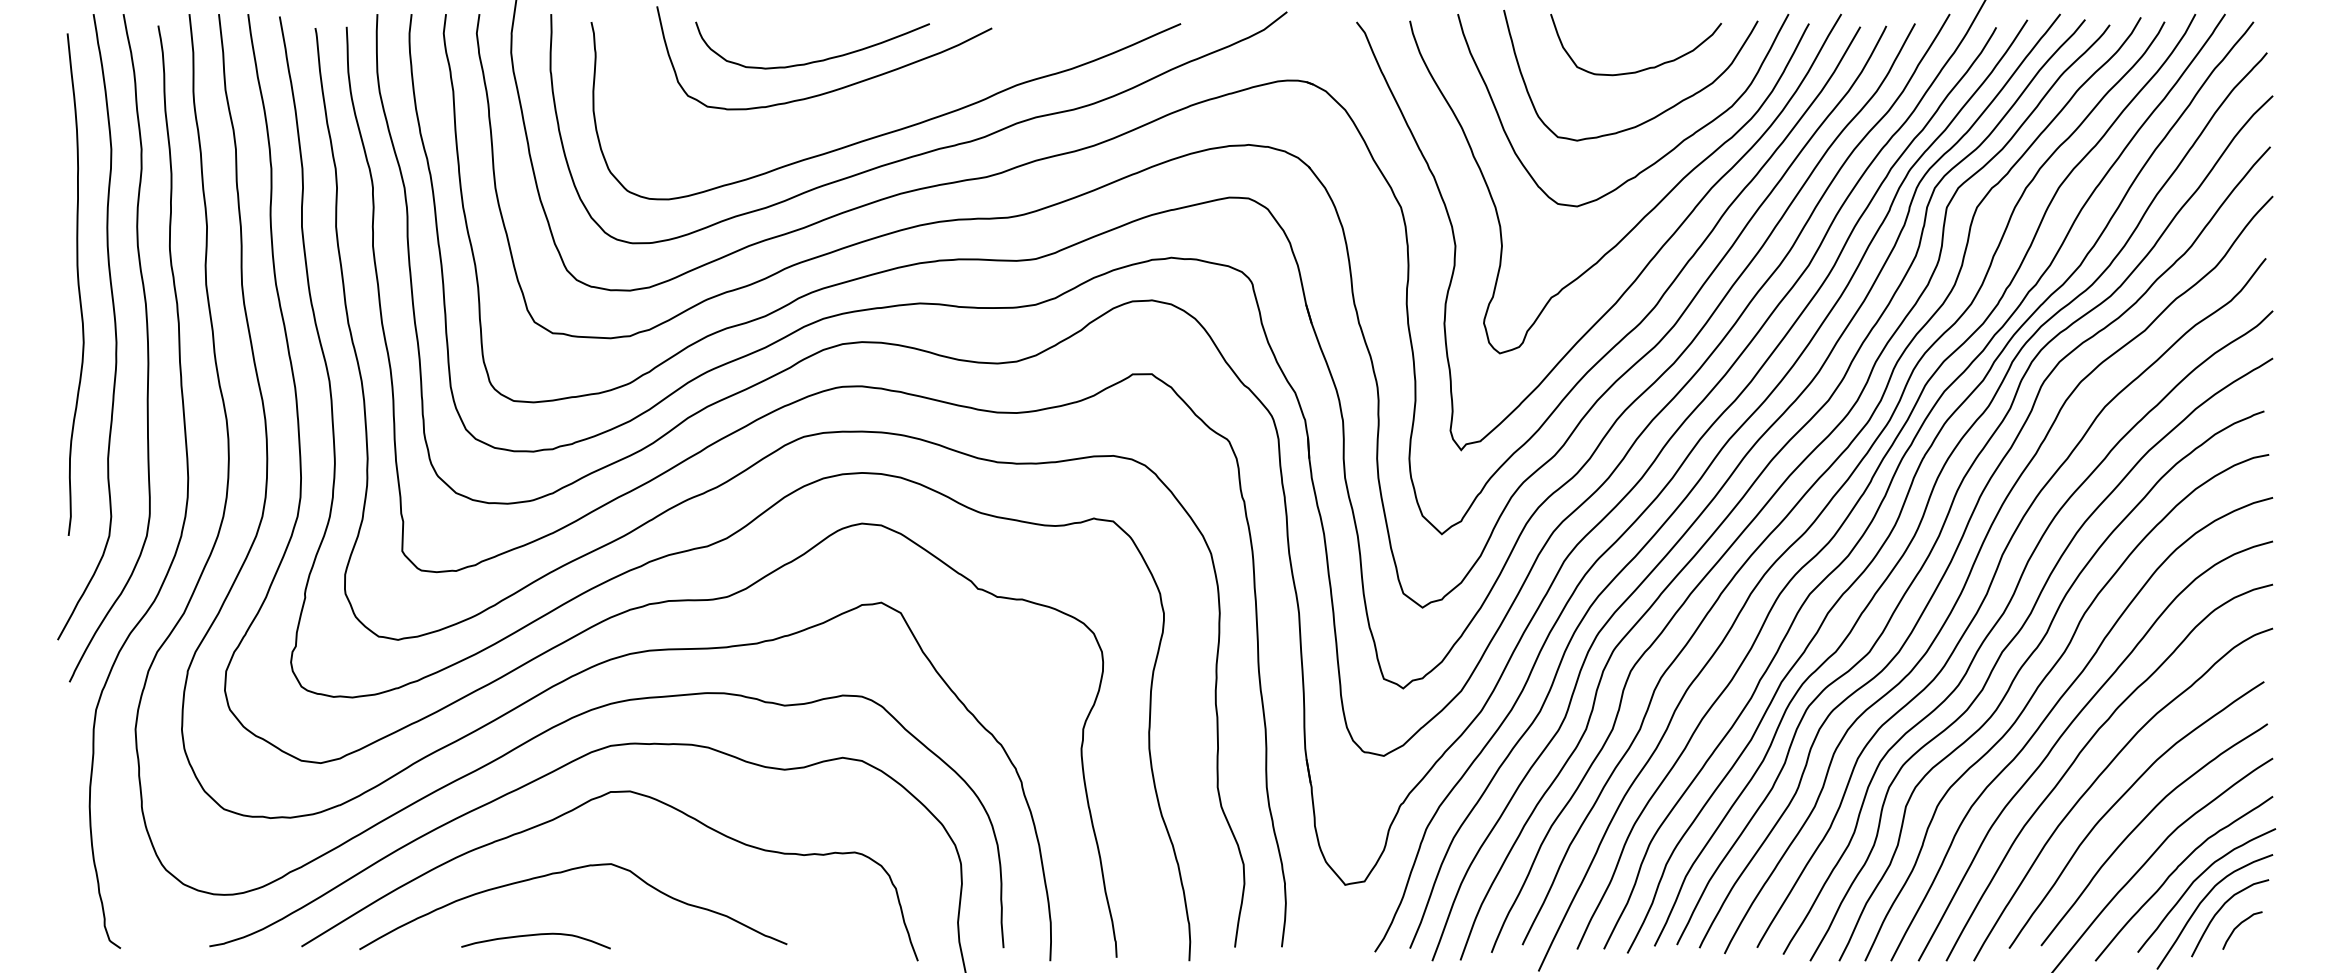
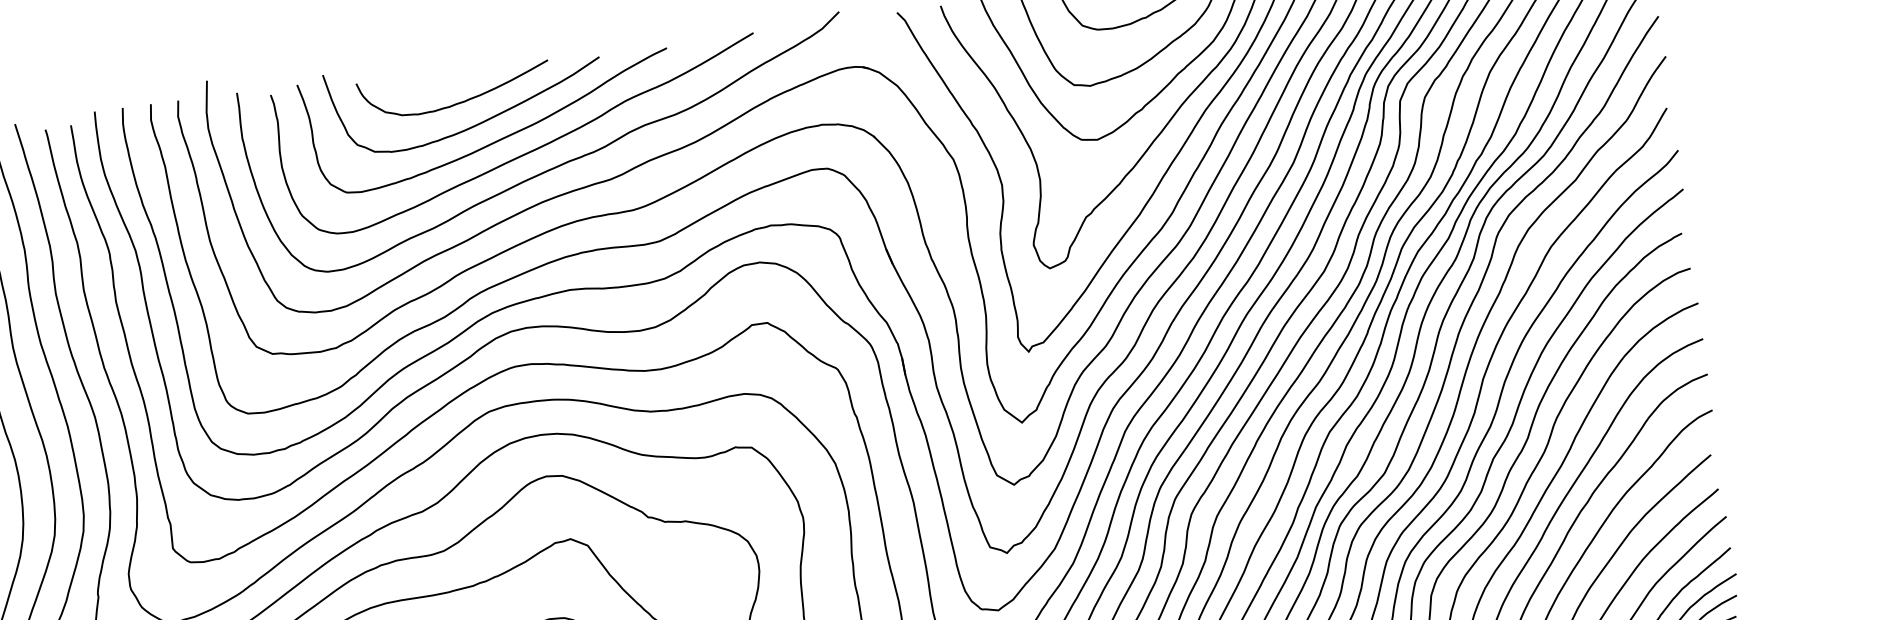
curve: (858, 111) -> (498, 139), added

